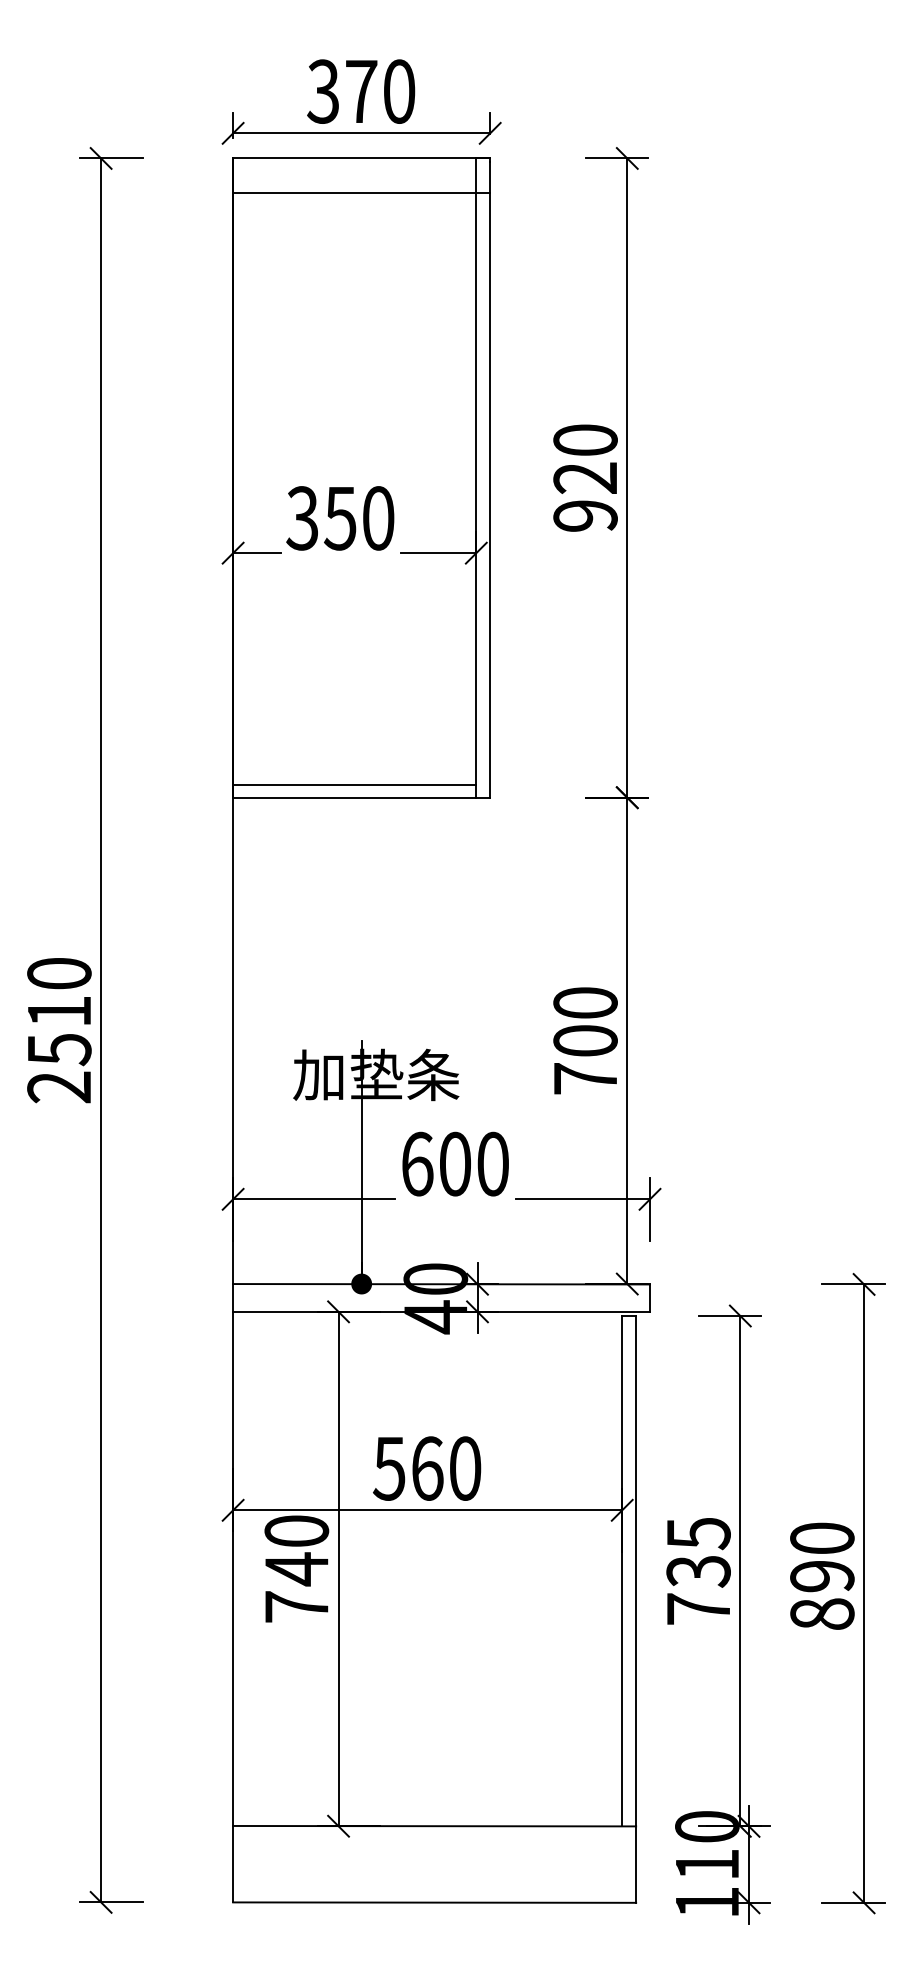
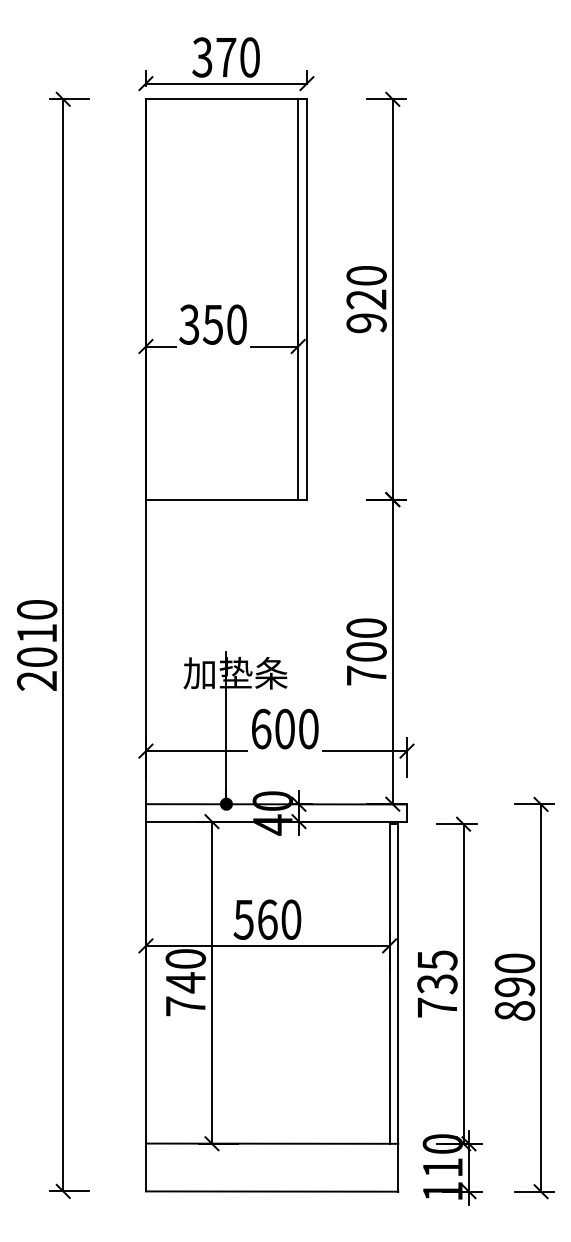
line: (360, 193) -> (225, 121), removed
line: (353, 784) -> (221, 491), removed
text: (59, 1049) -> (37, 657), 2510 -> 2010

